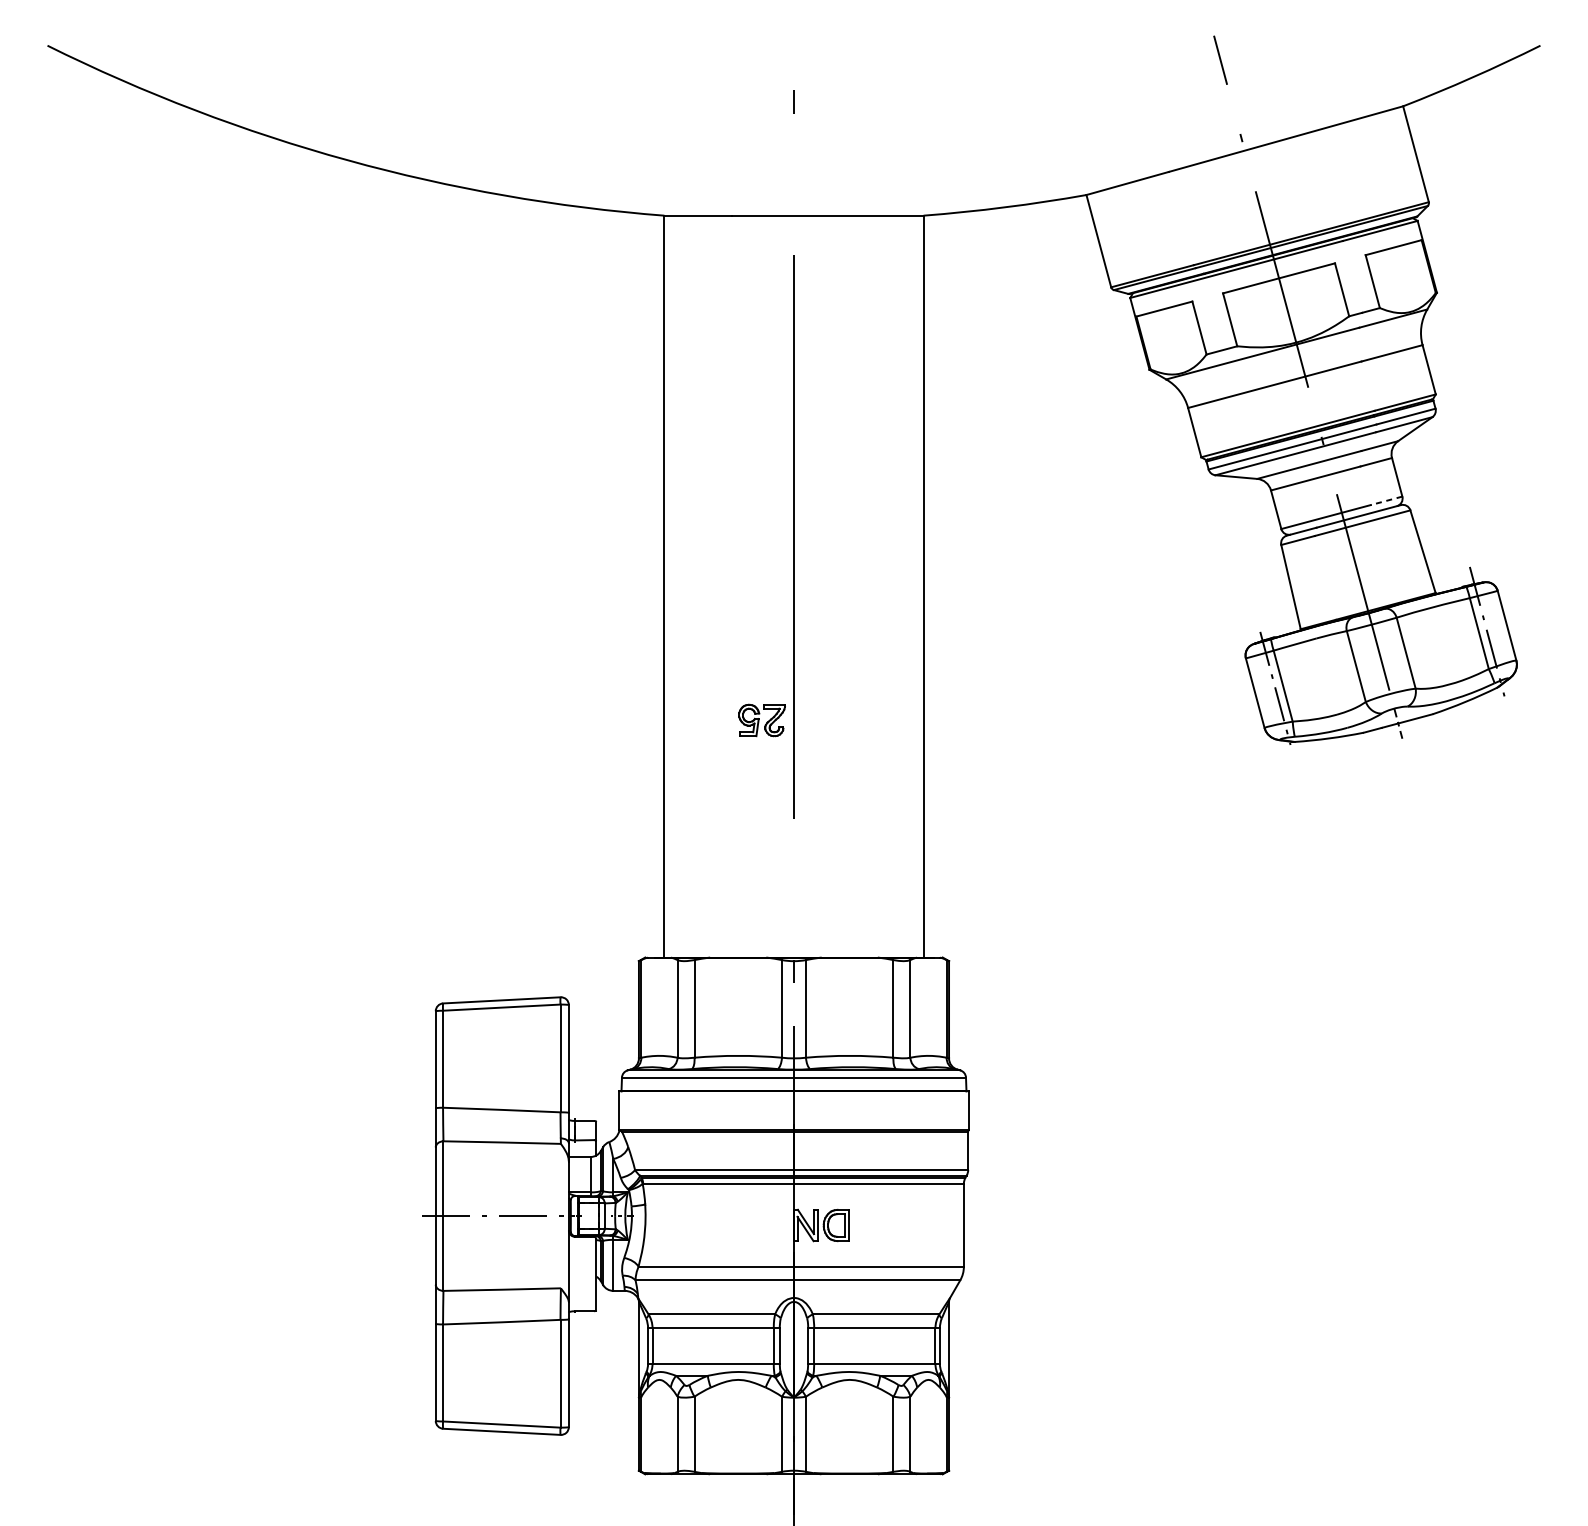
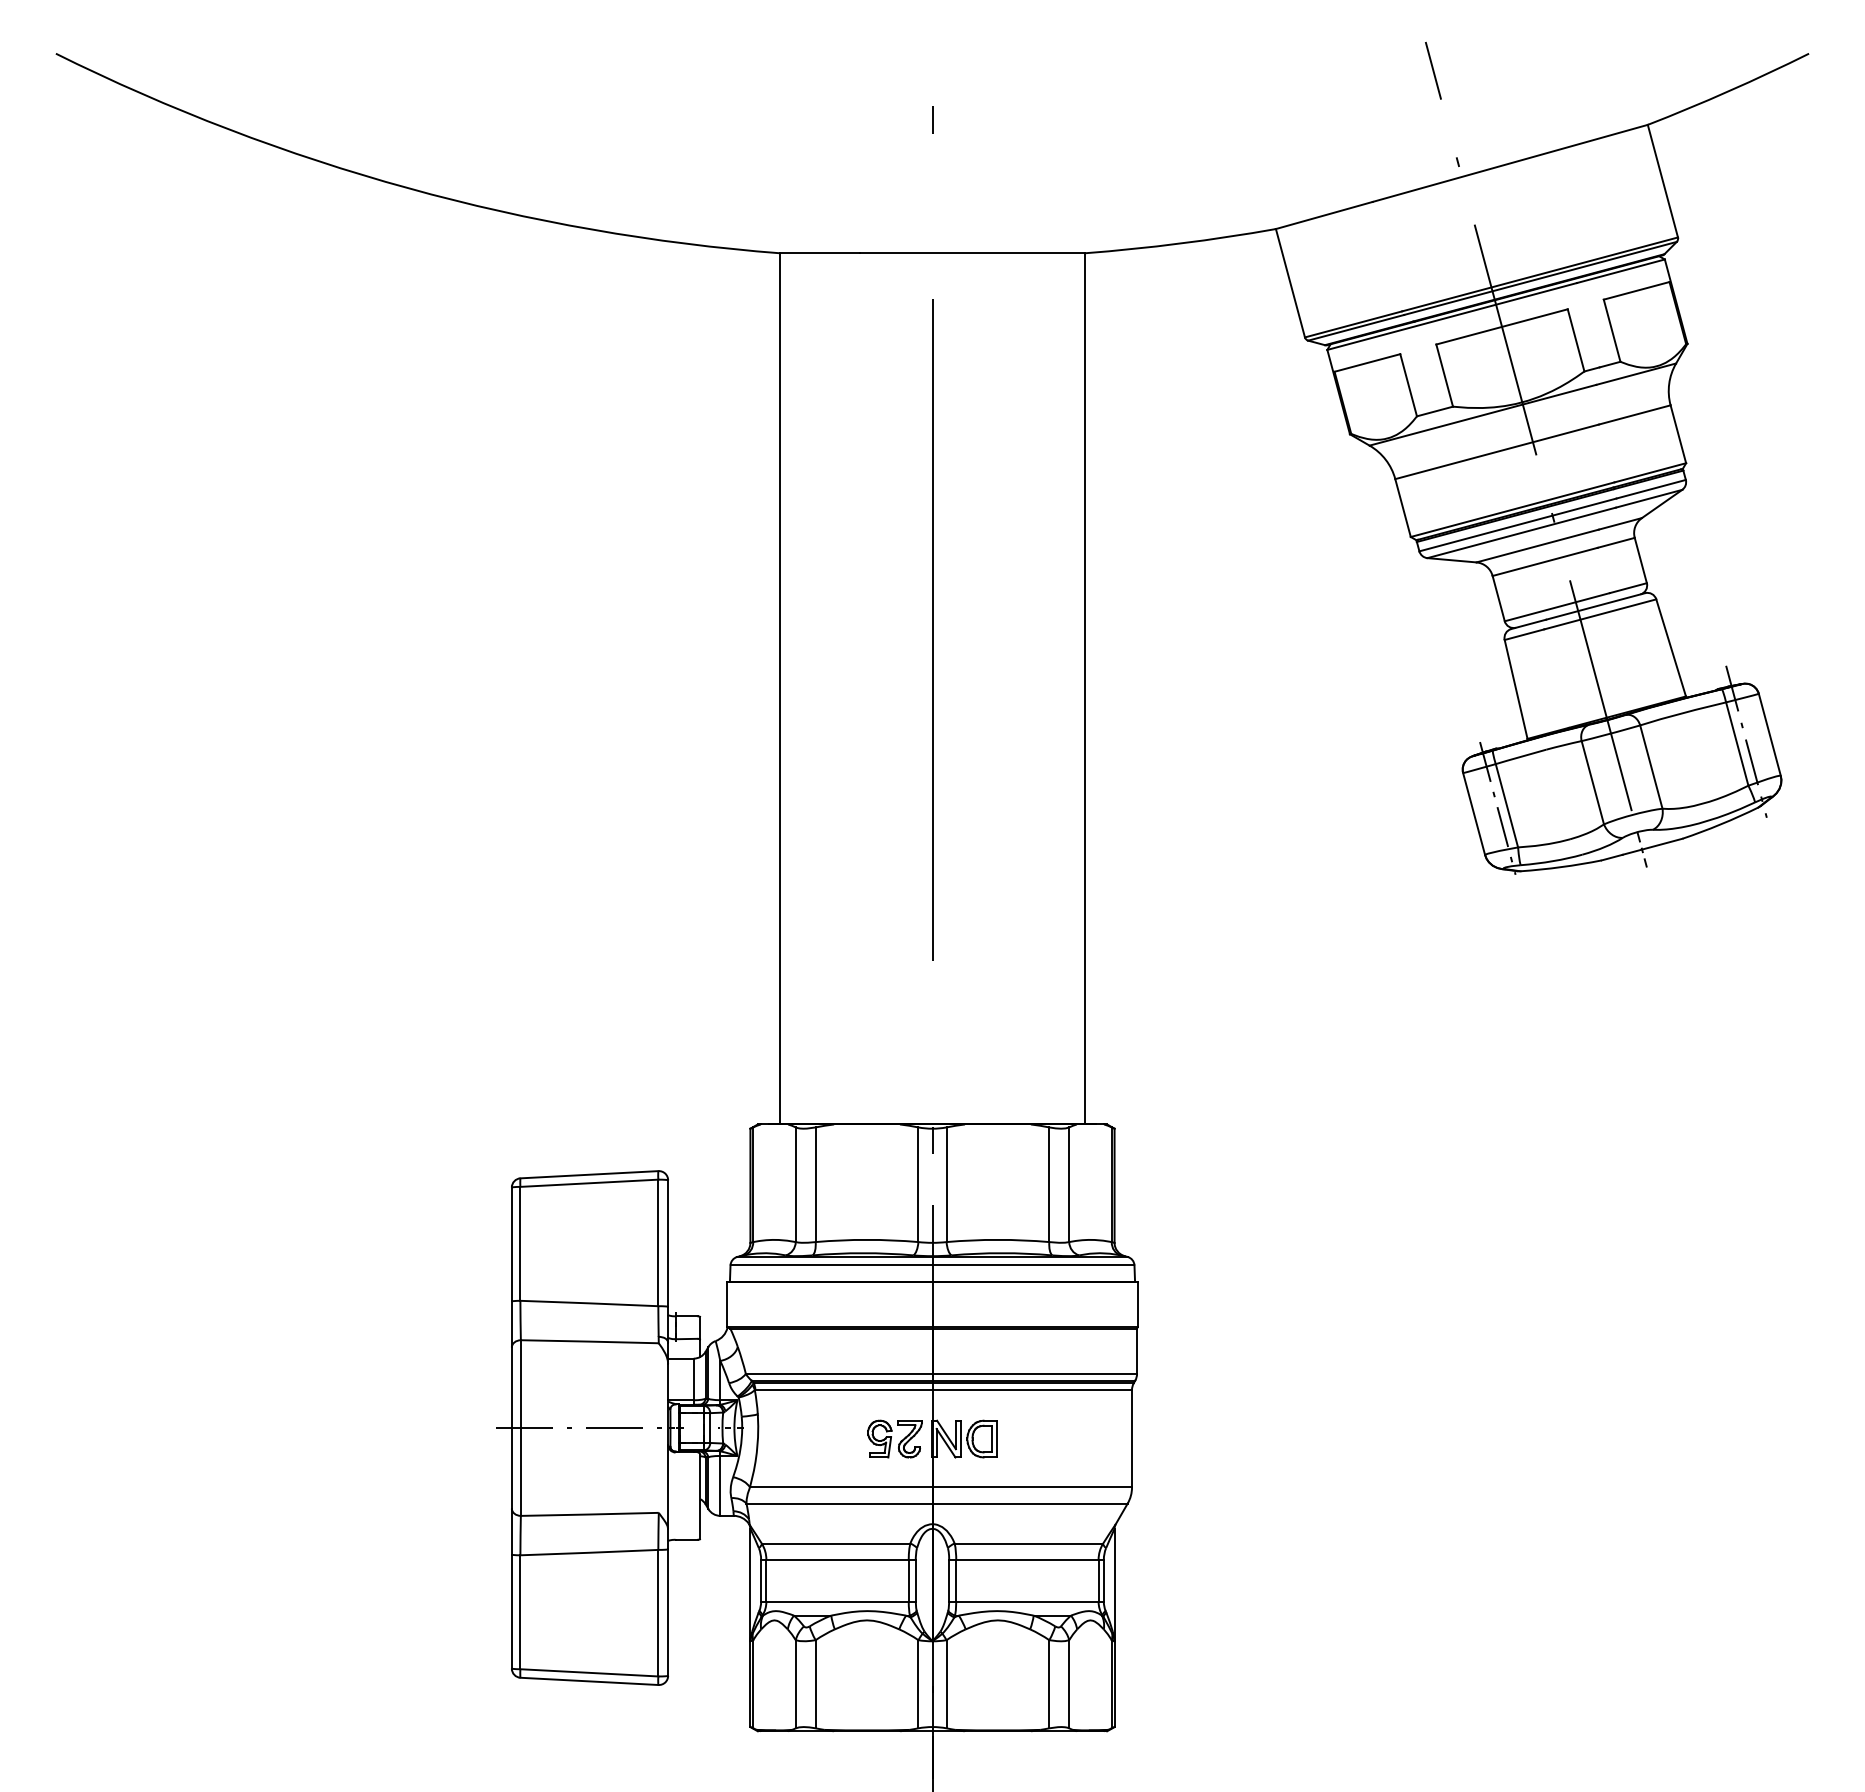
line: (1385, 501) -> (1627, 588), dashed -> solid
part: (761, 719) -> (894, 1438), moved

